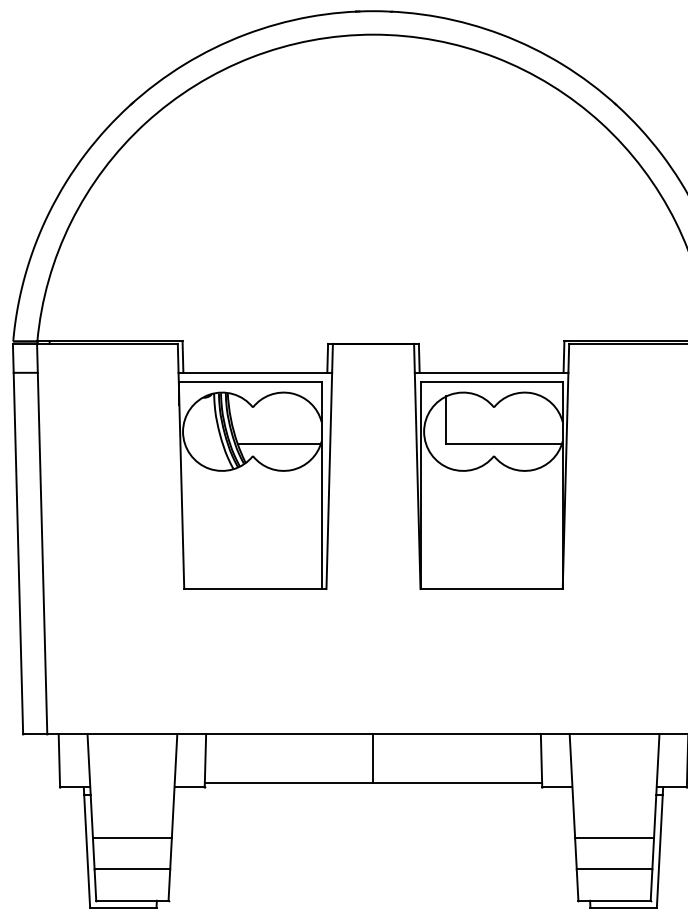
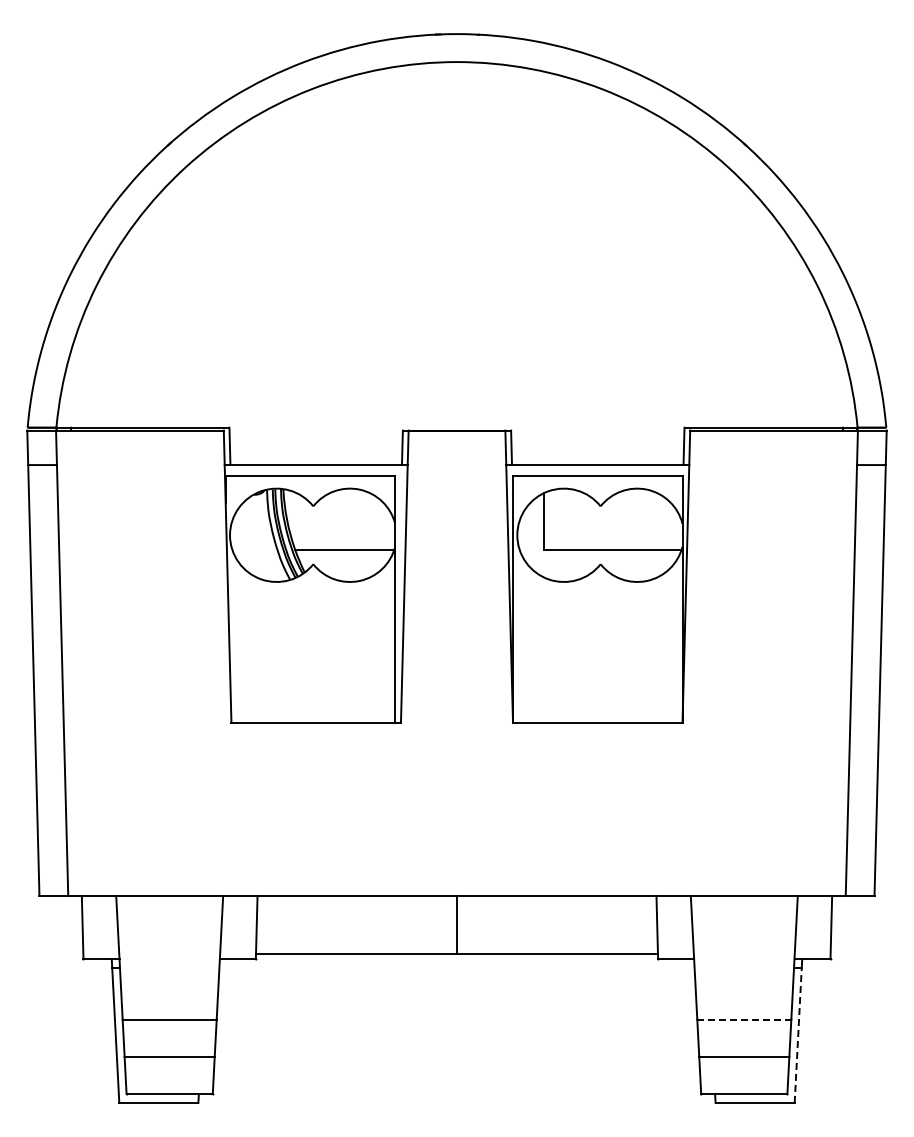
line: (614, 838) -> (744, 1019), solid -> dashed
line: (660, 851) -> (798, 1035), solid -> dashed

